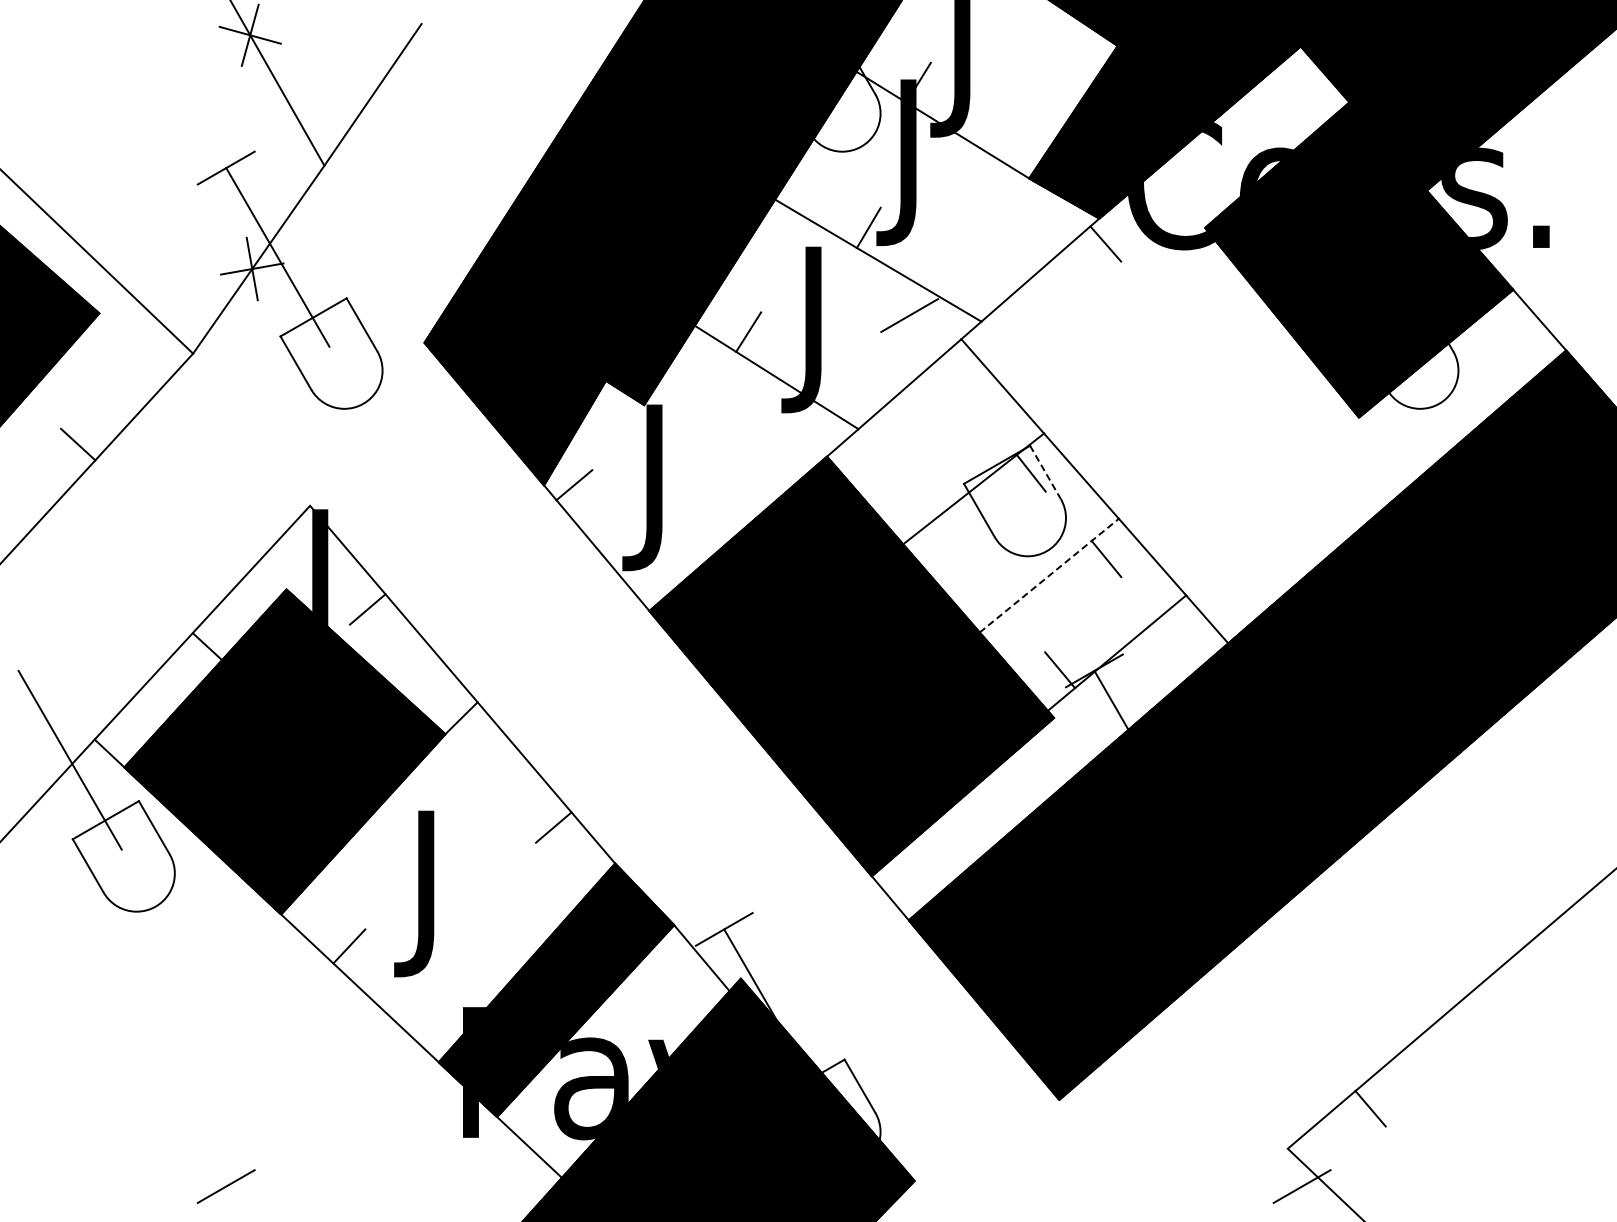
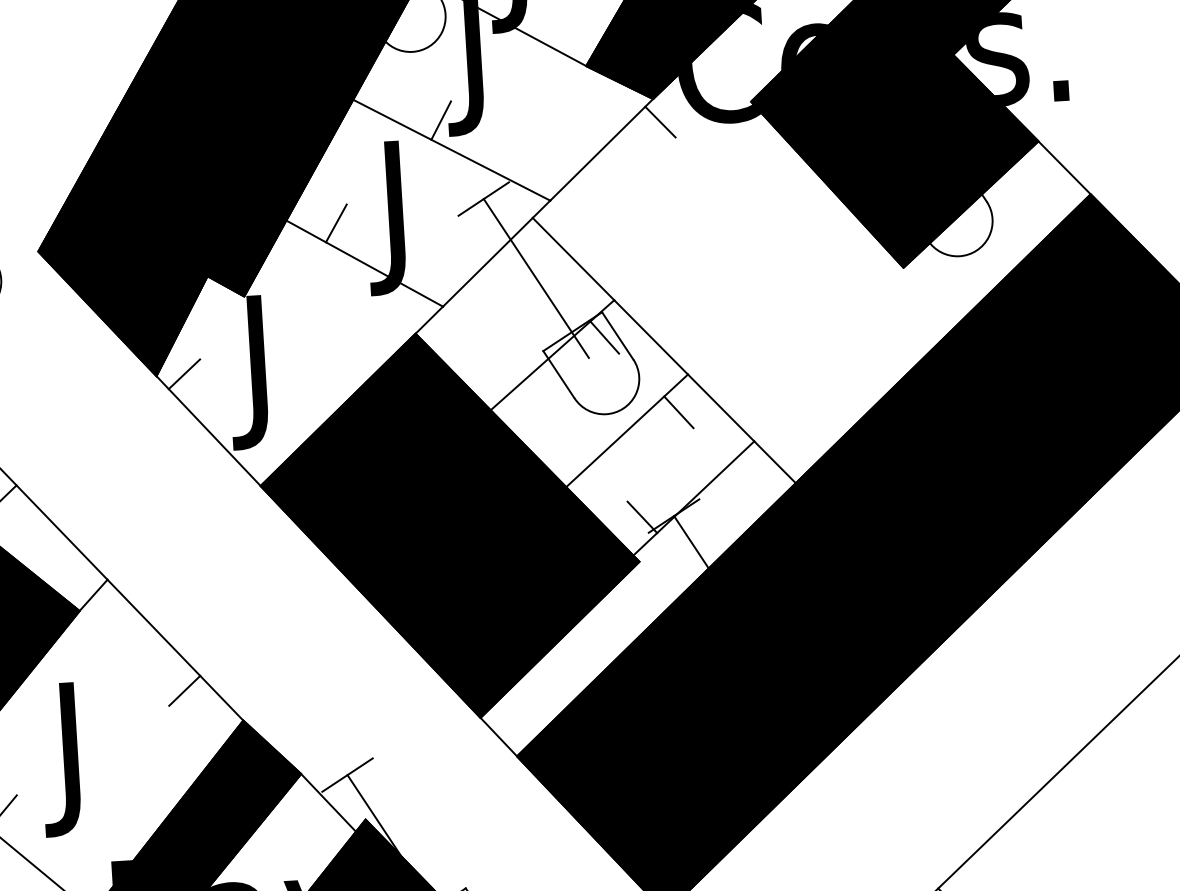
line: (960, 404) -> (535, 278), added
line: (1045, 472) -> (617, 336), dashed -> solid
line: (1049, 575) -> (627, 430), dashed -> solid

